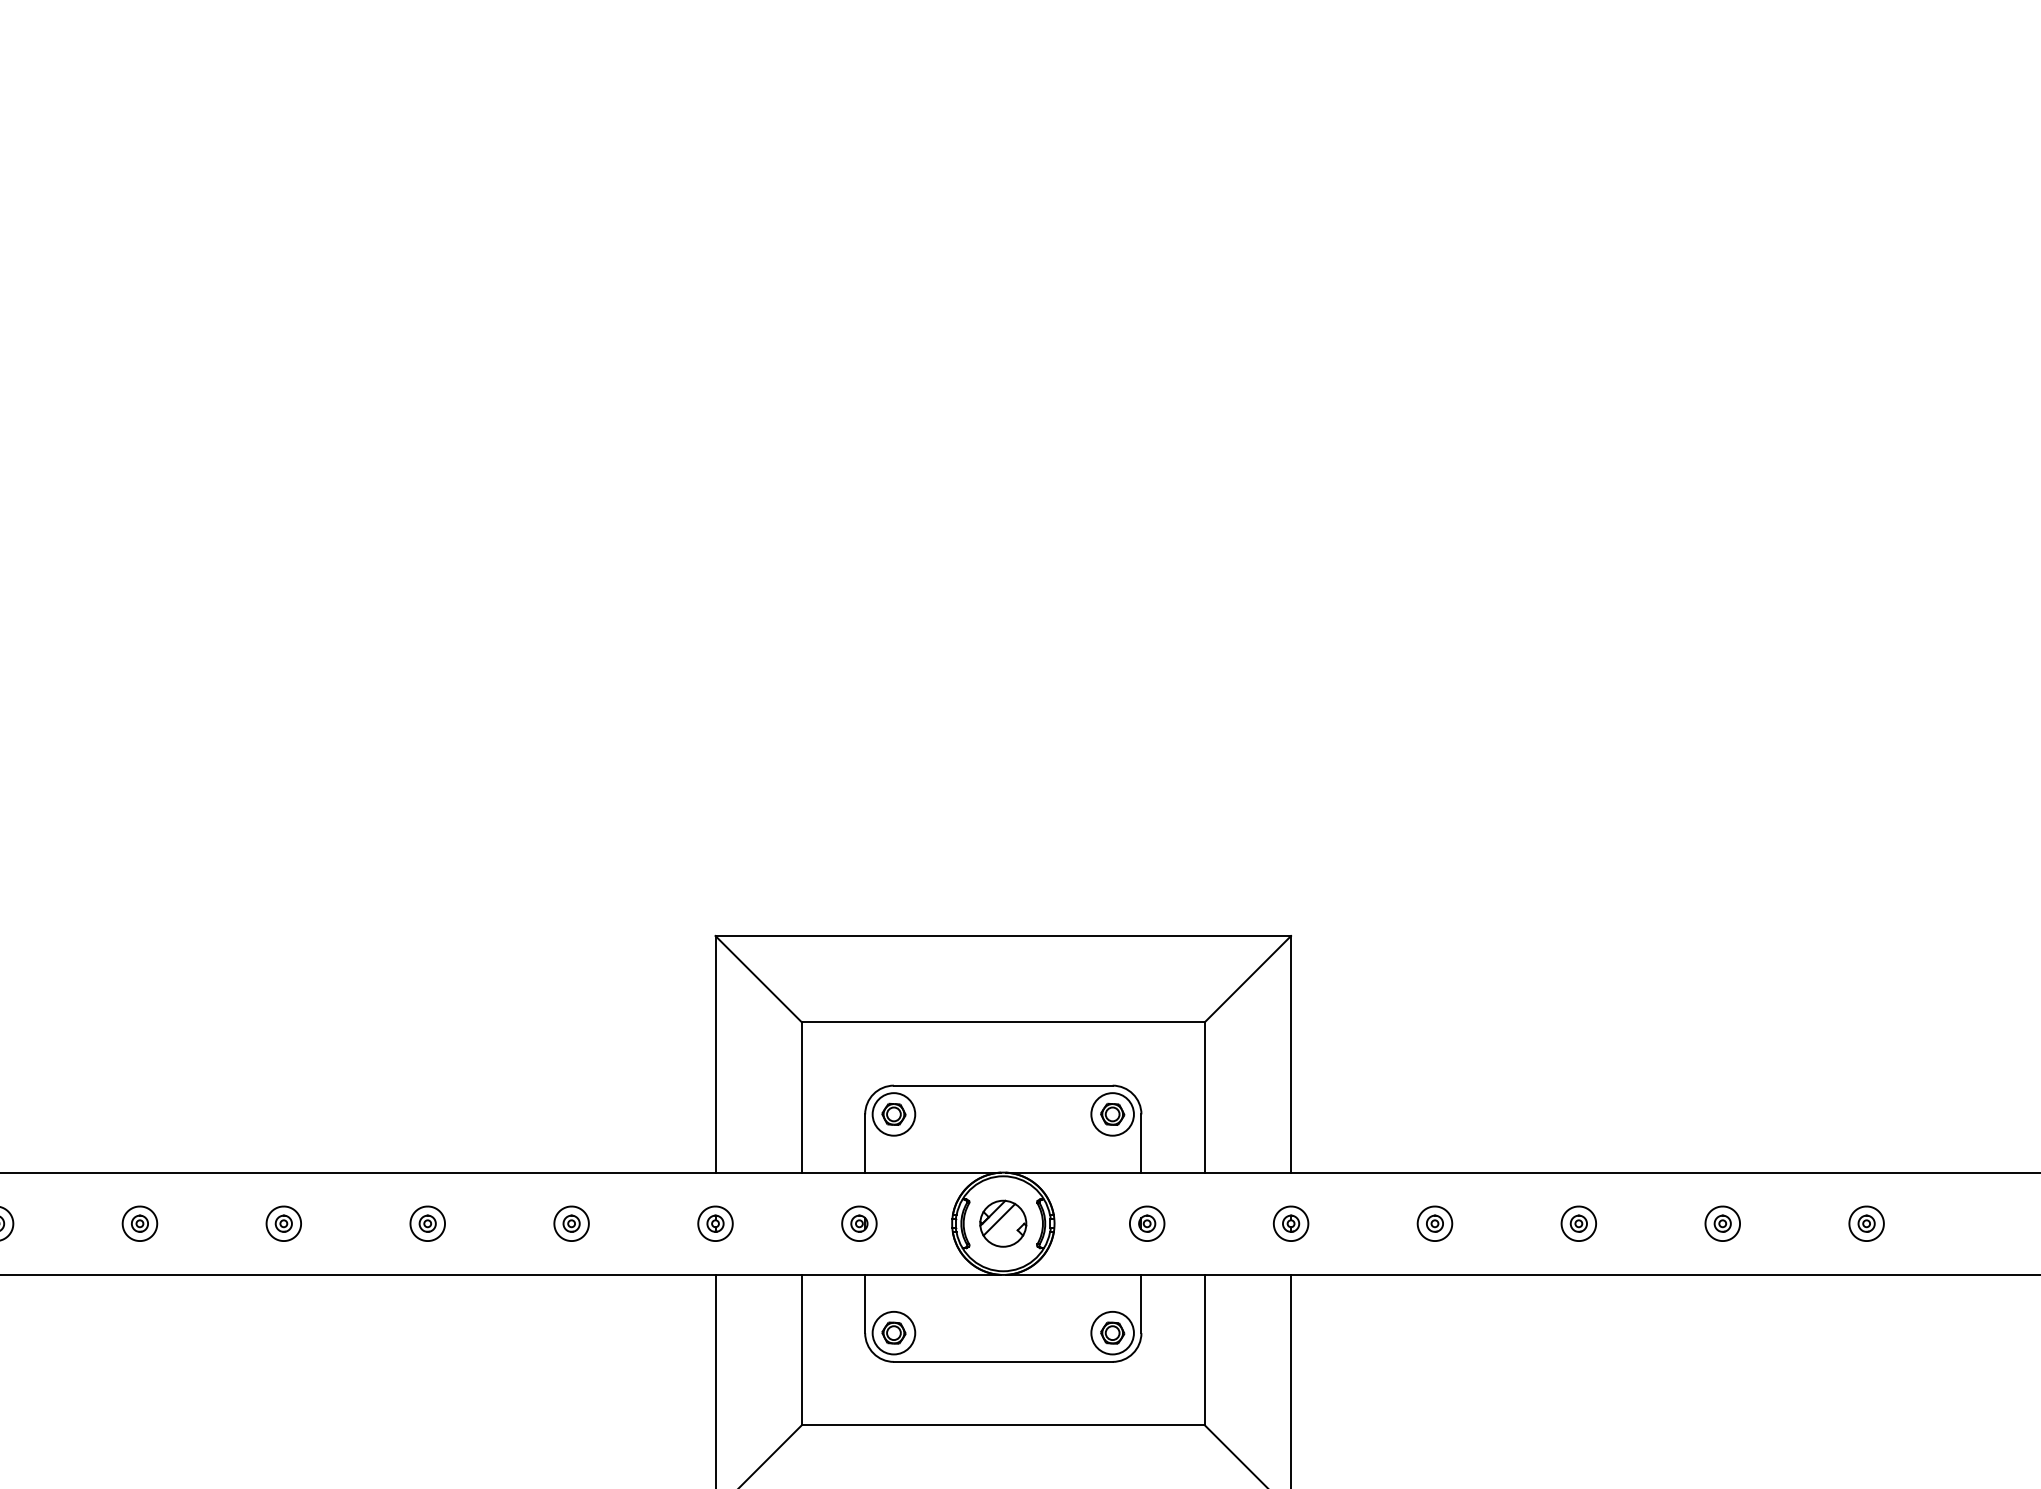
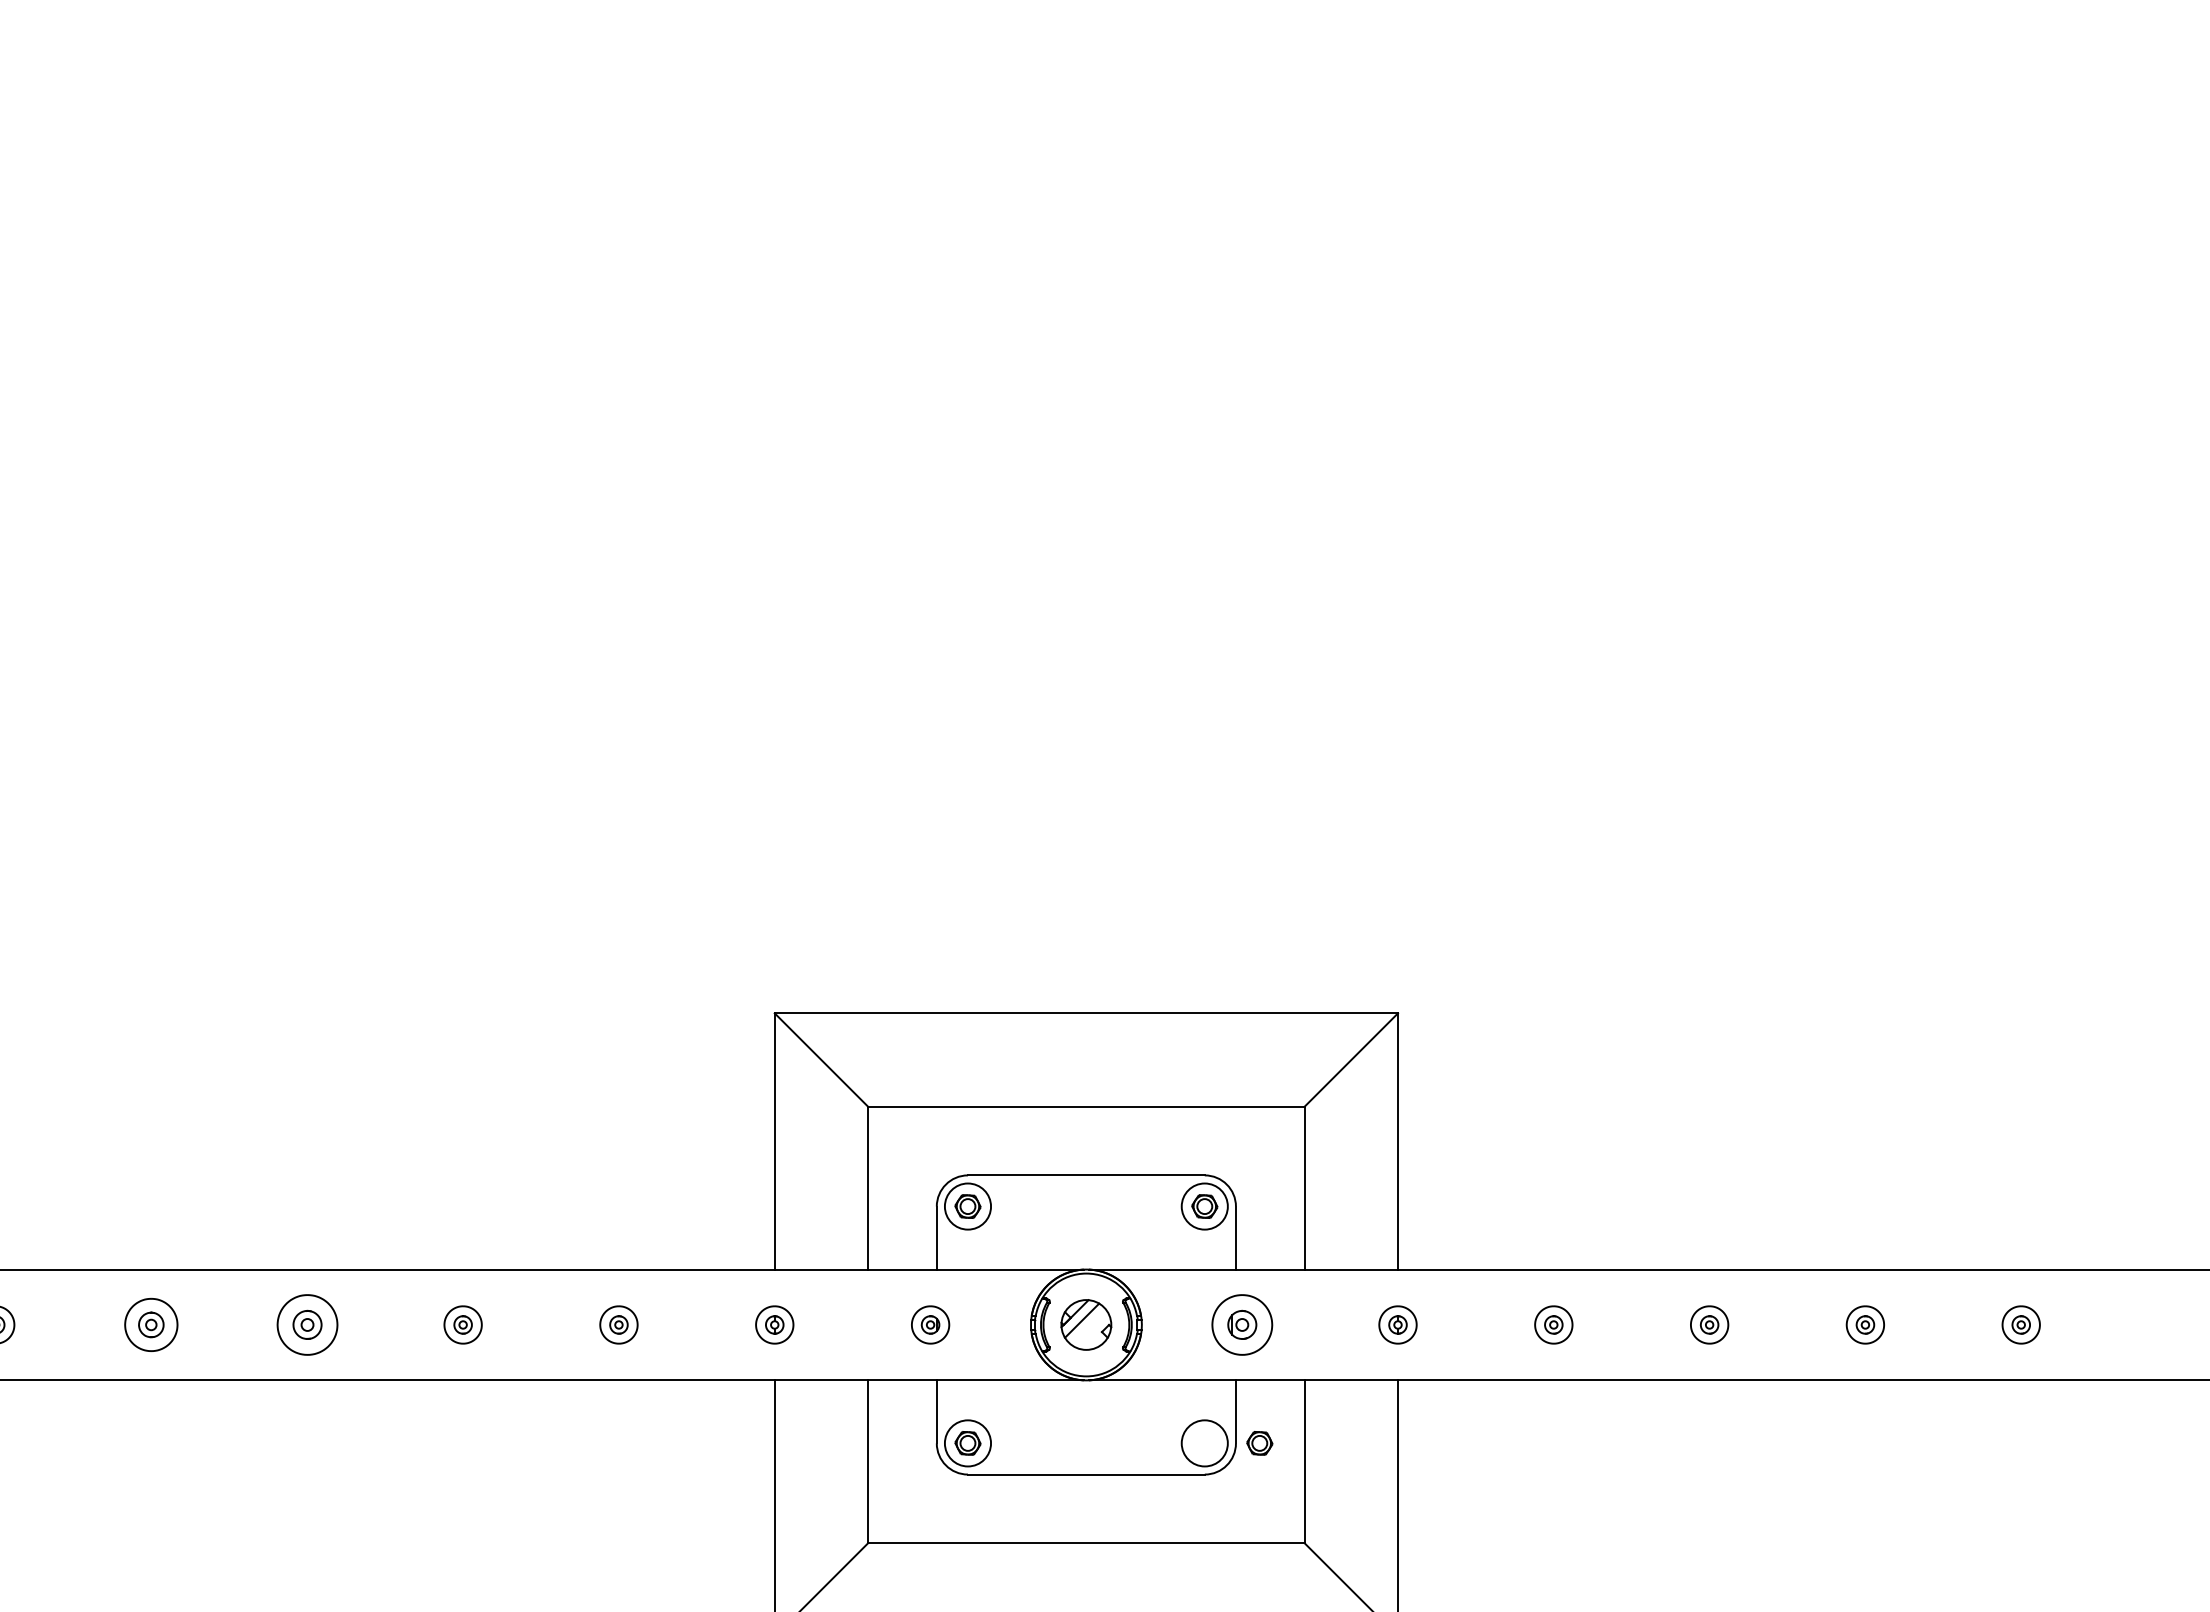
part: (139, 1223) -> (151, 1324), size x1.4
part: (283, 1223) -> (306, 1324), size x1.6
part: (1146, 1223) -> (1241, 1324), size x1.6
part: (1112, 1333) -> (1259, 1443), moved

